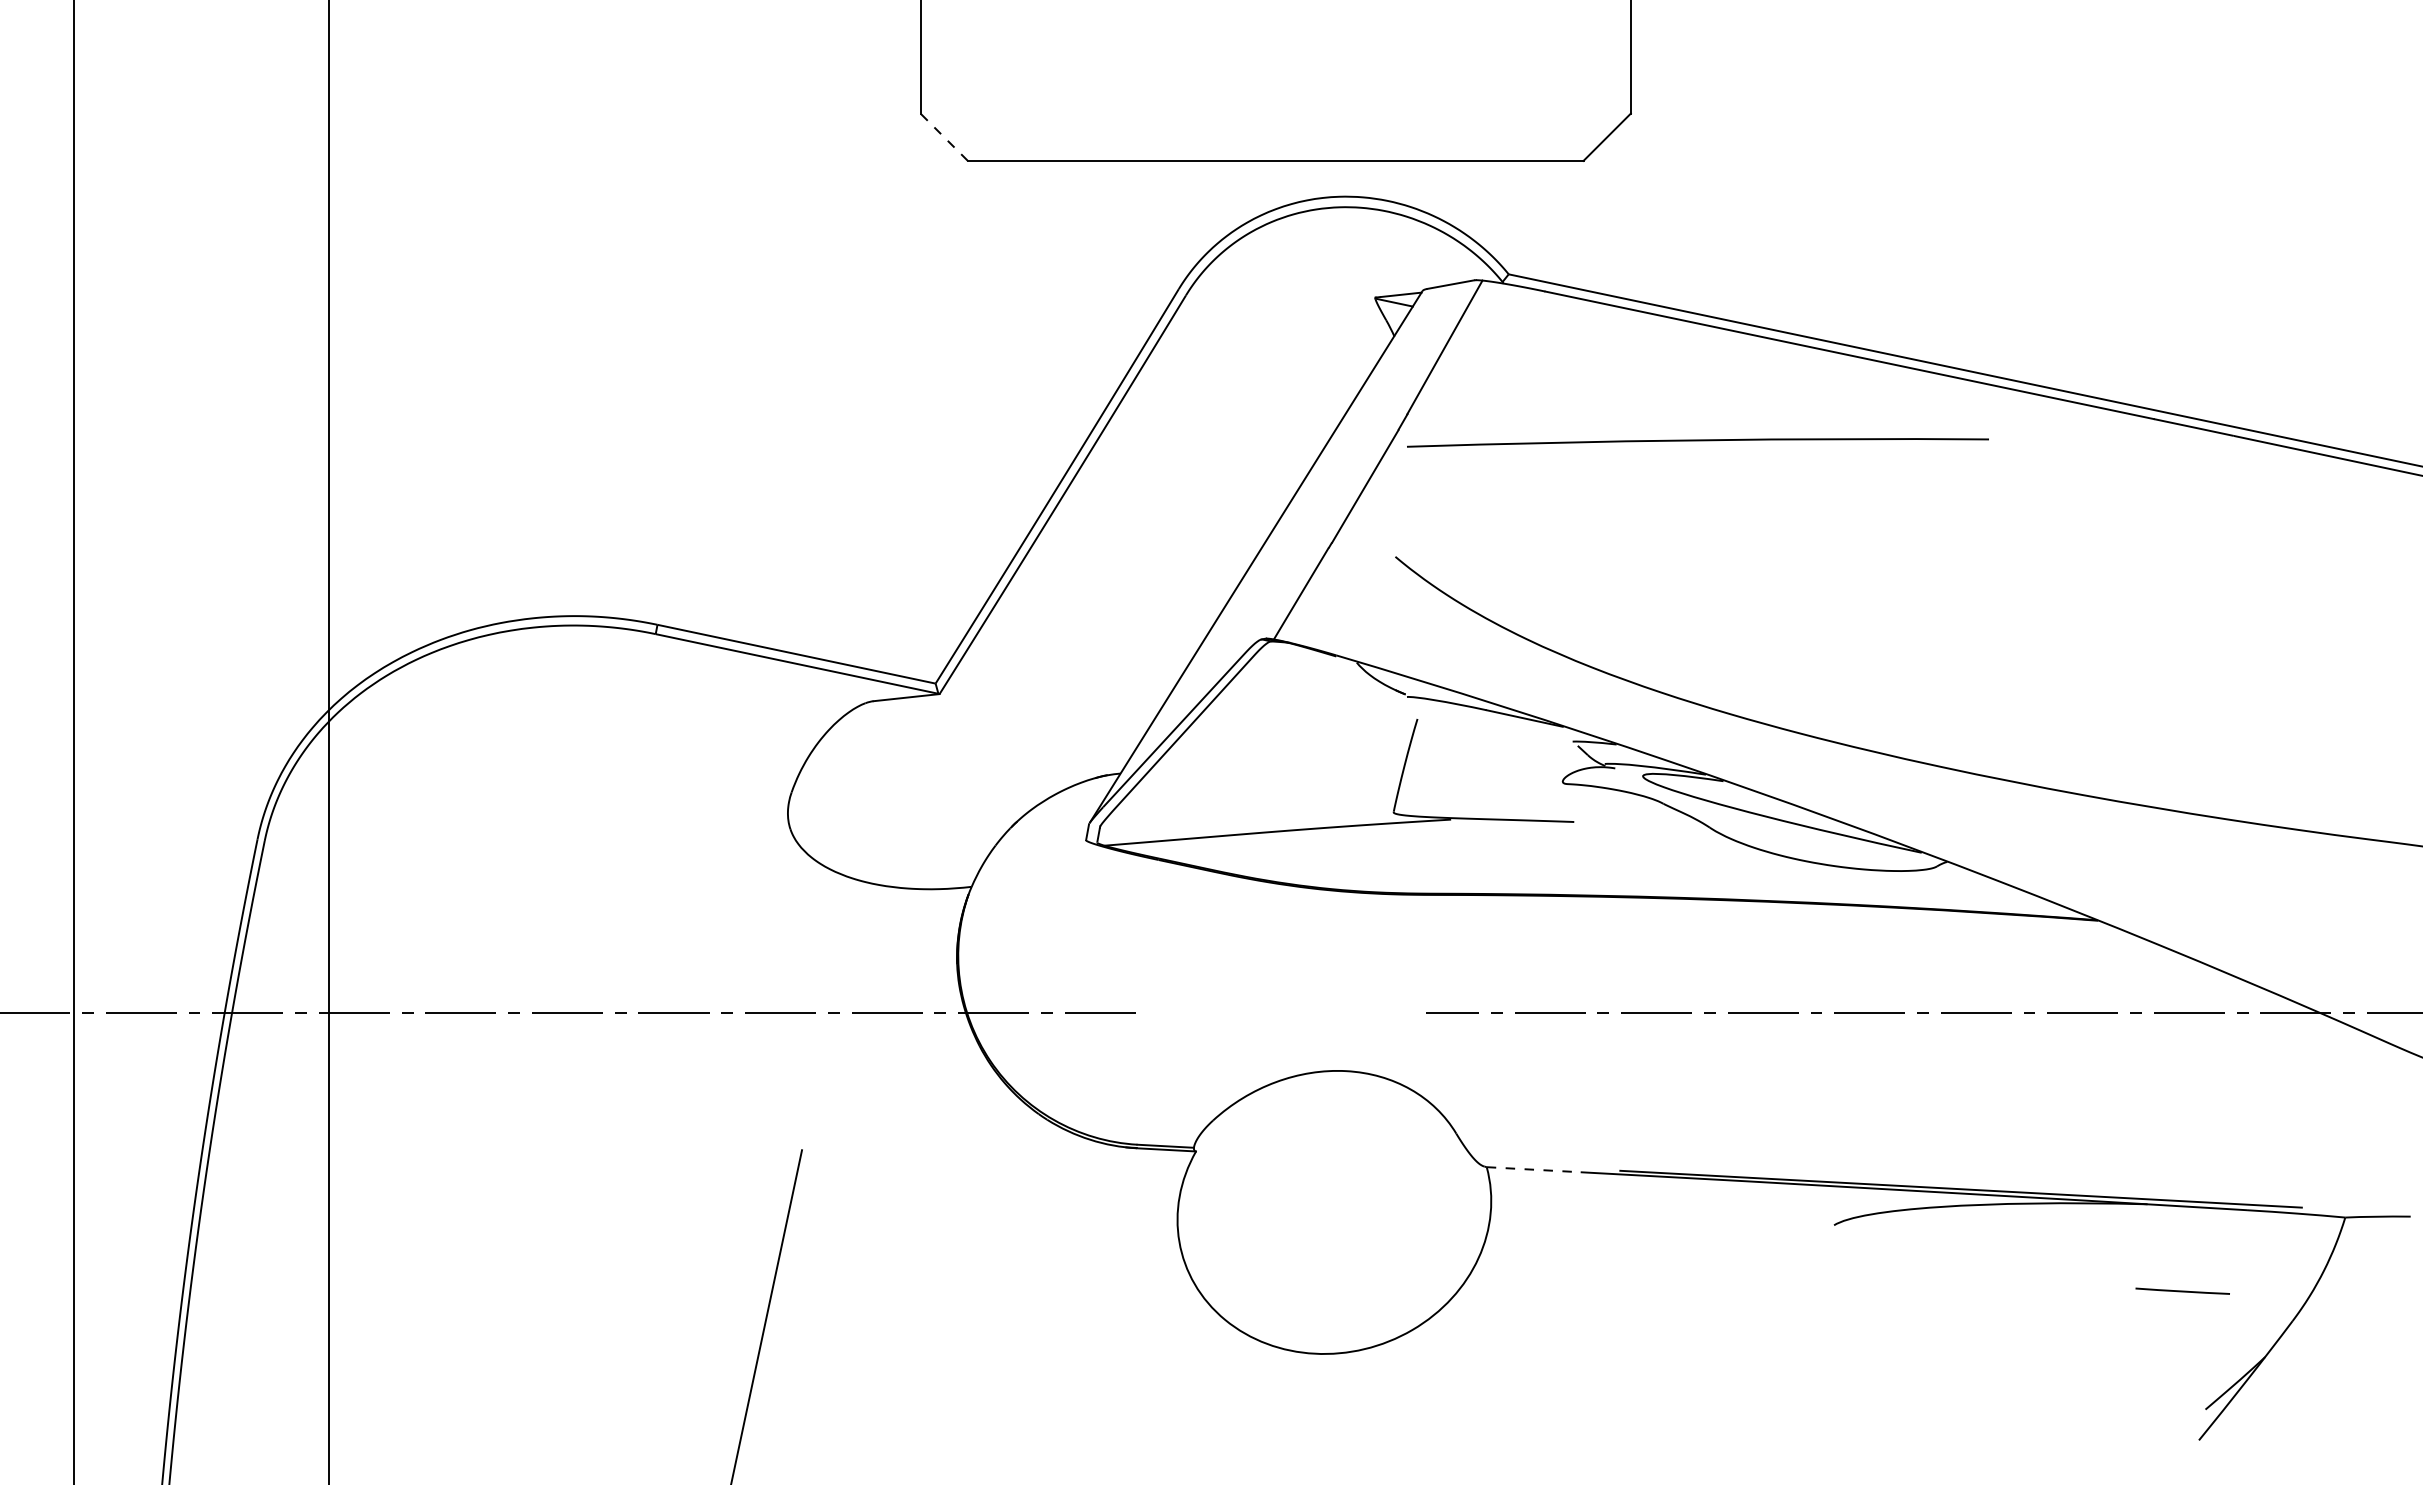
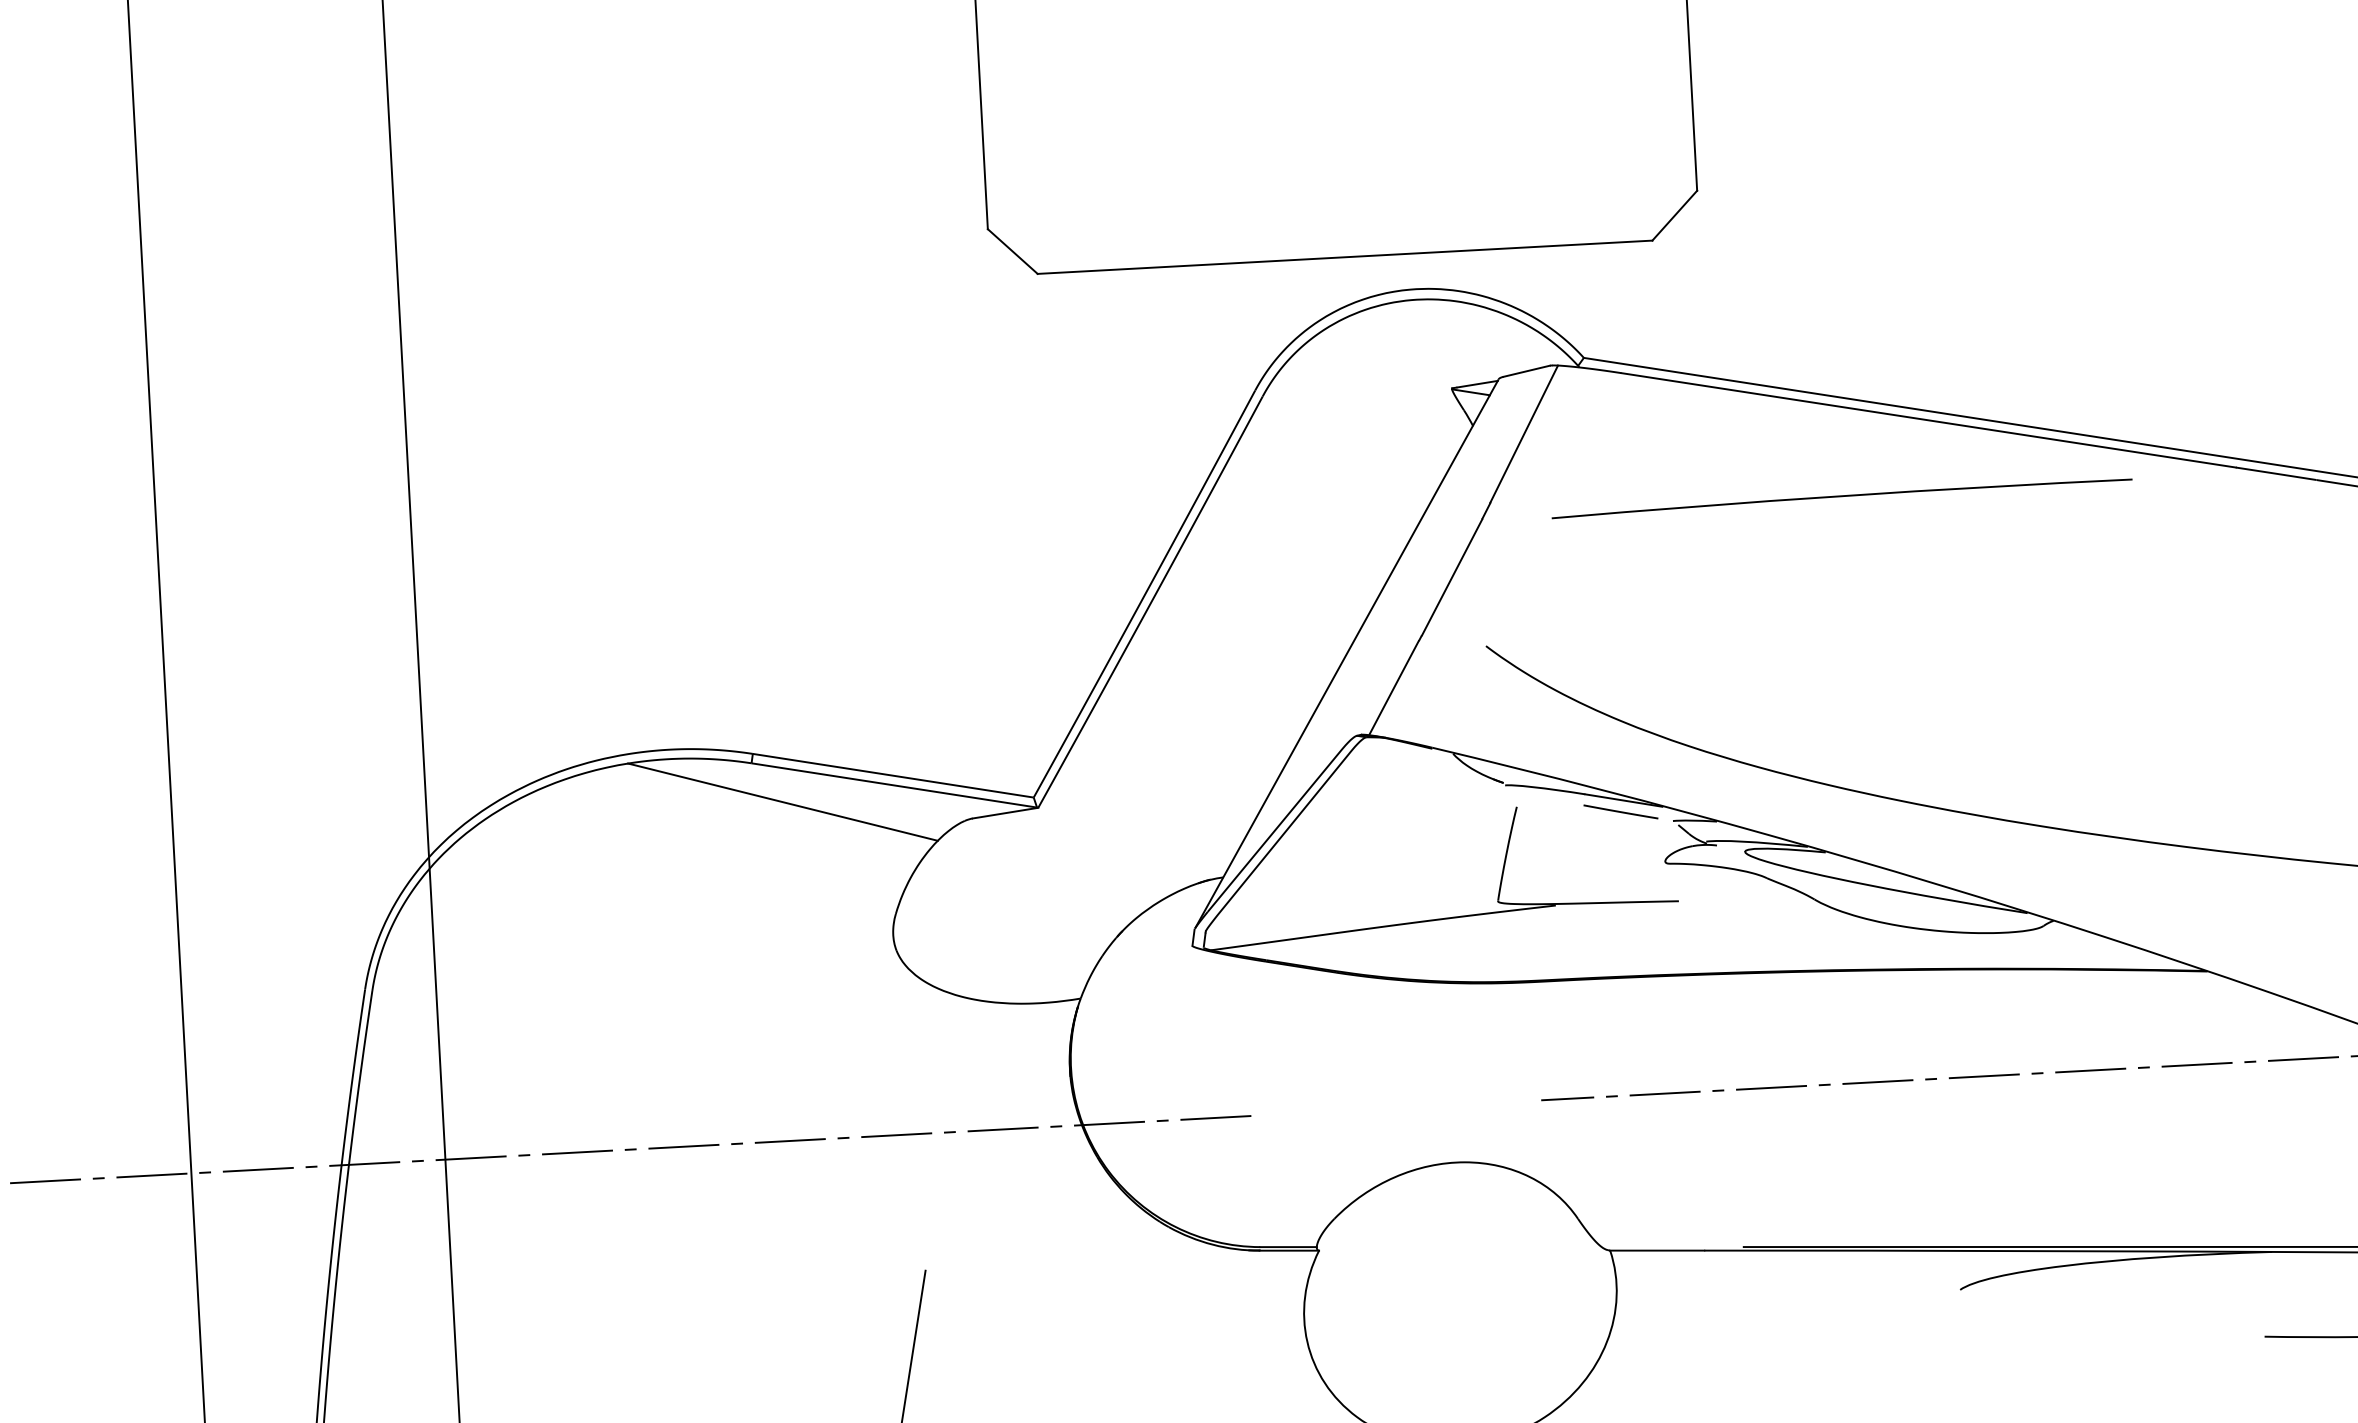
line: (943, 136) -> (1012, 250), dashed -> solid
curve: (1697, 441) -> (1841, 497), moved
line: (684, 674) -> (782, 802), added
line: (1521, 729) -> (1621, 811), added
line: (1534, 1169) -> (1658, 1250), dashed -> solid

